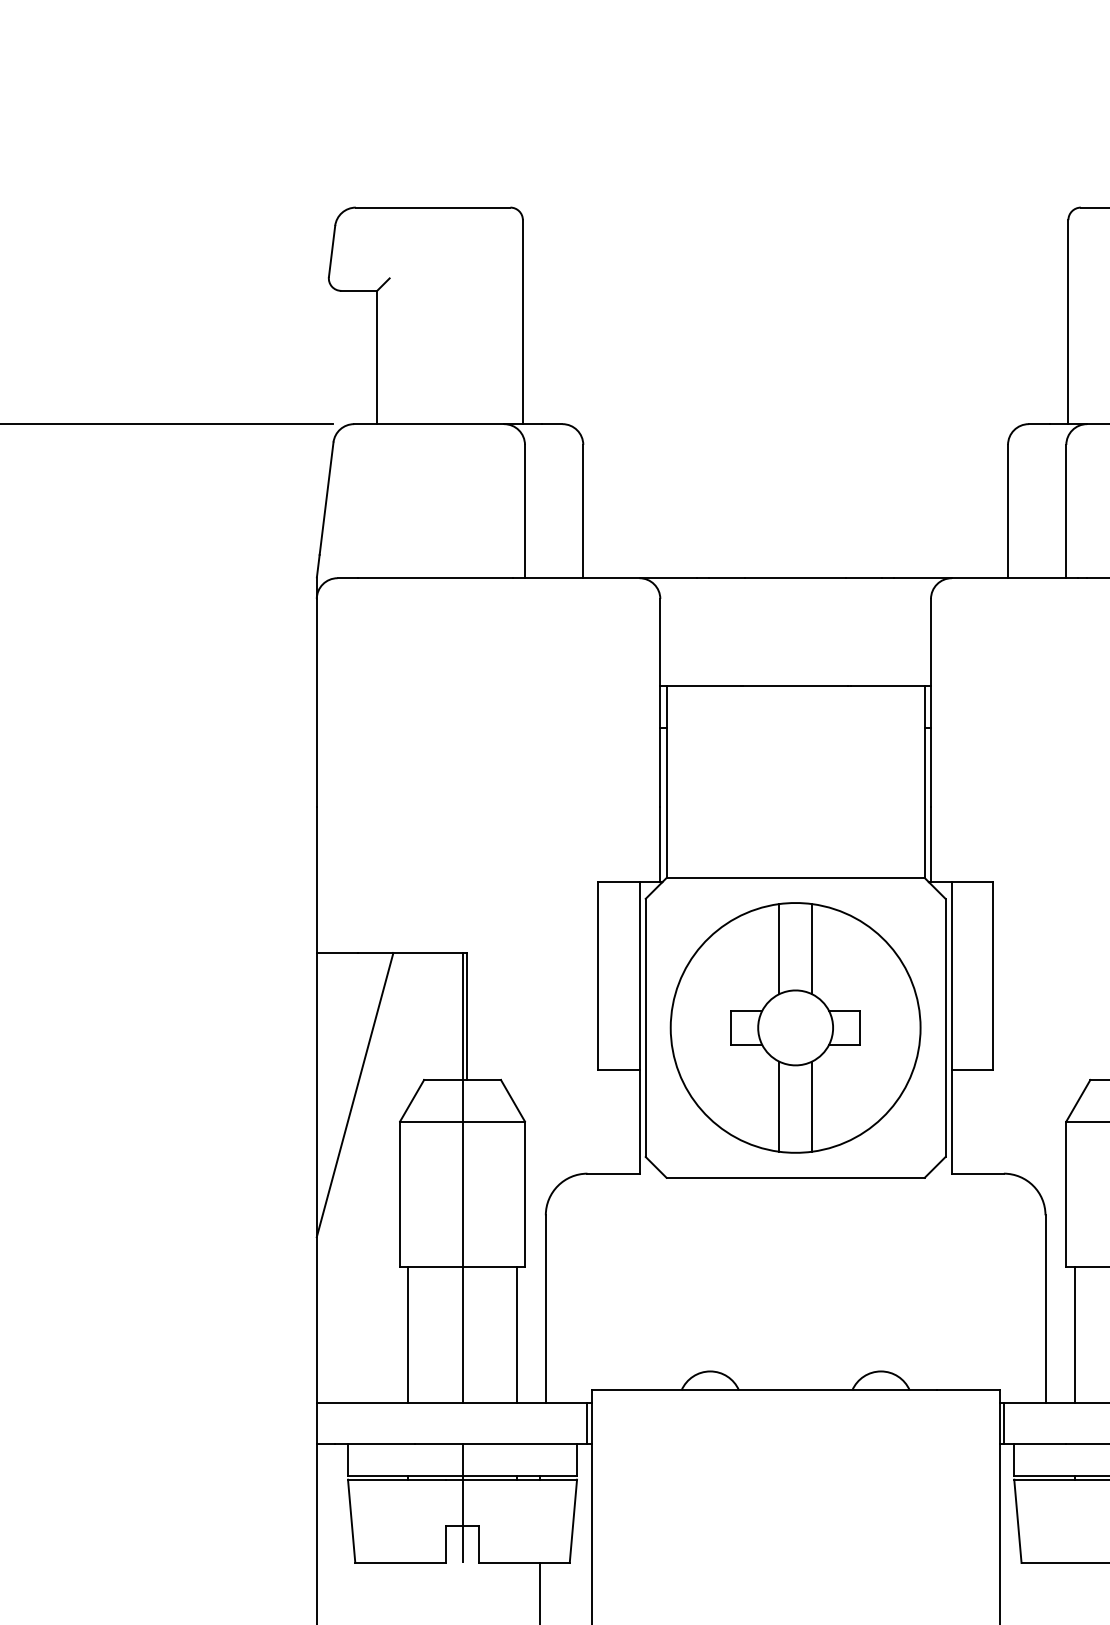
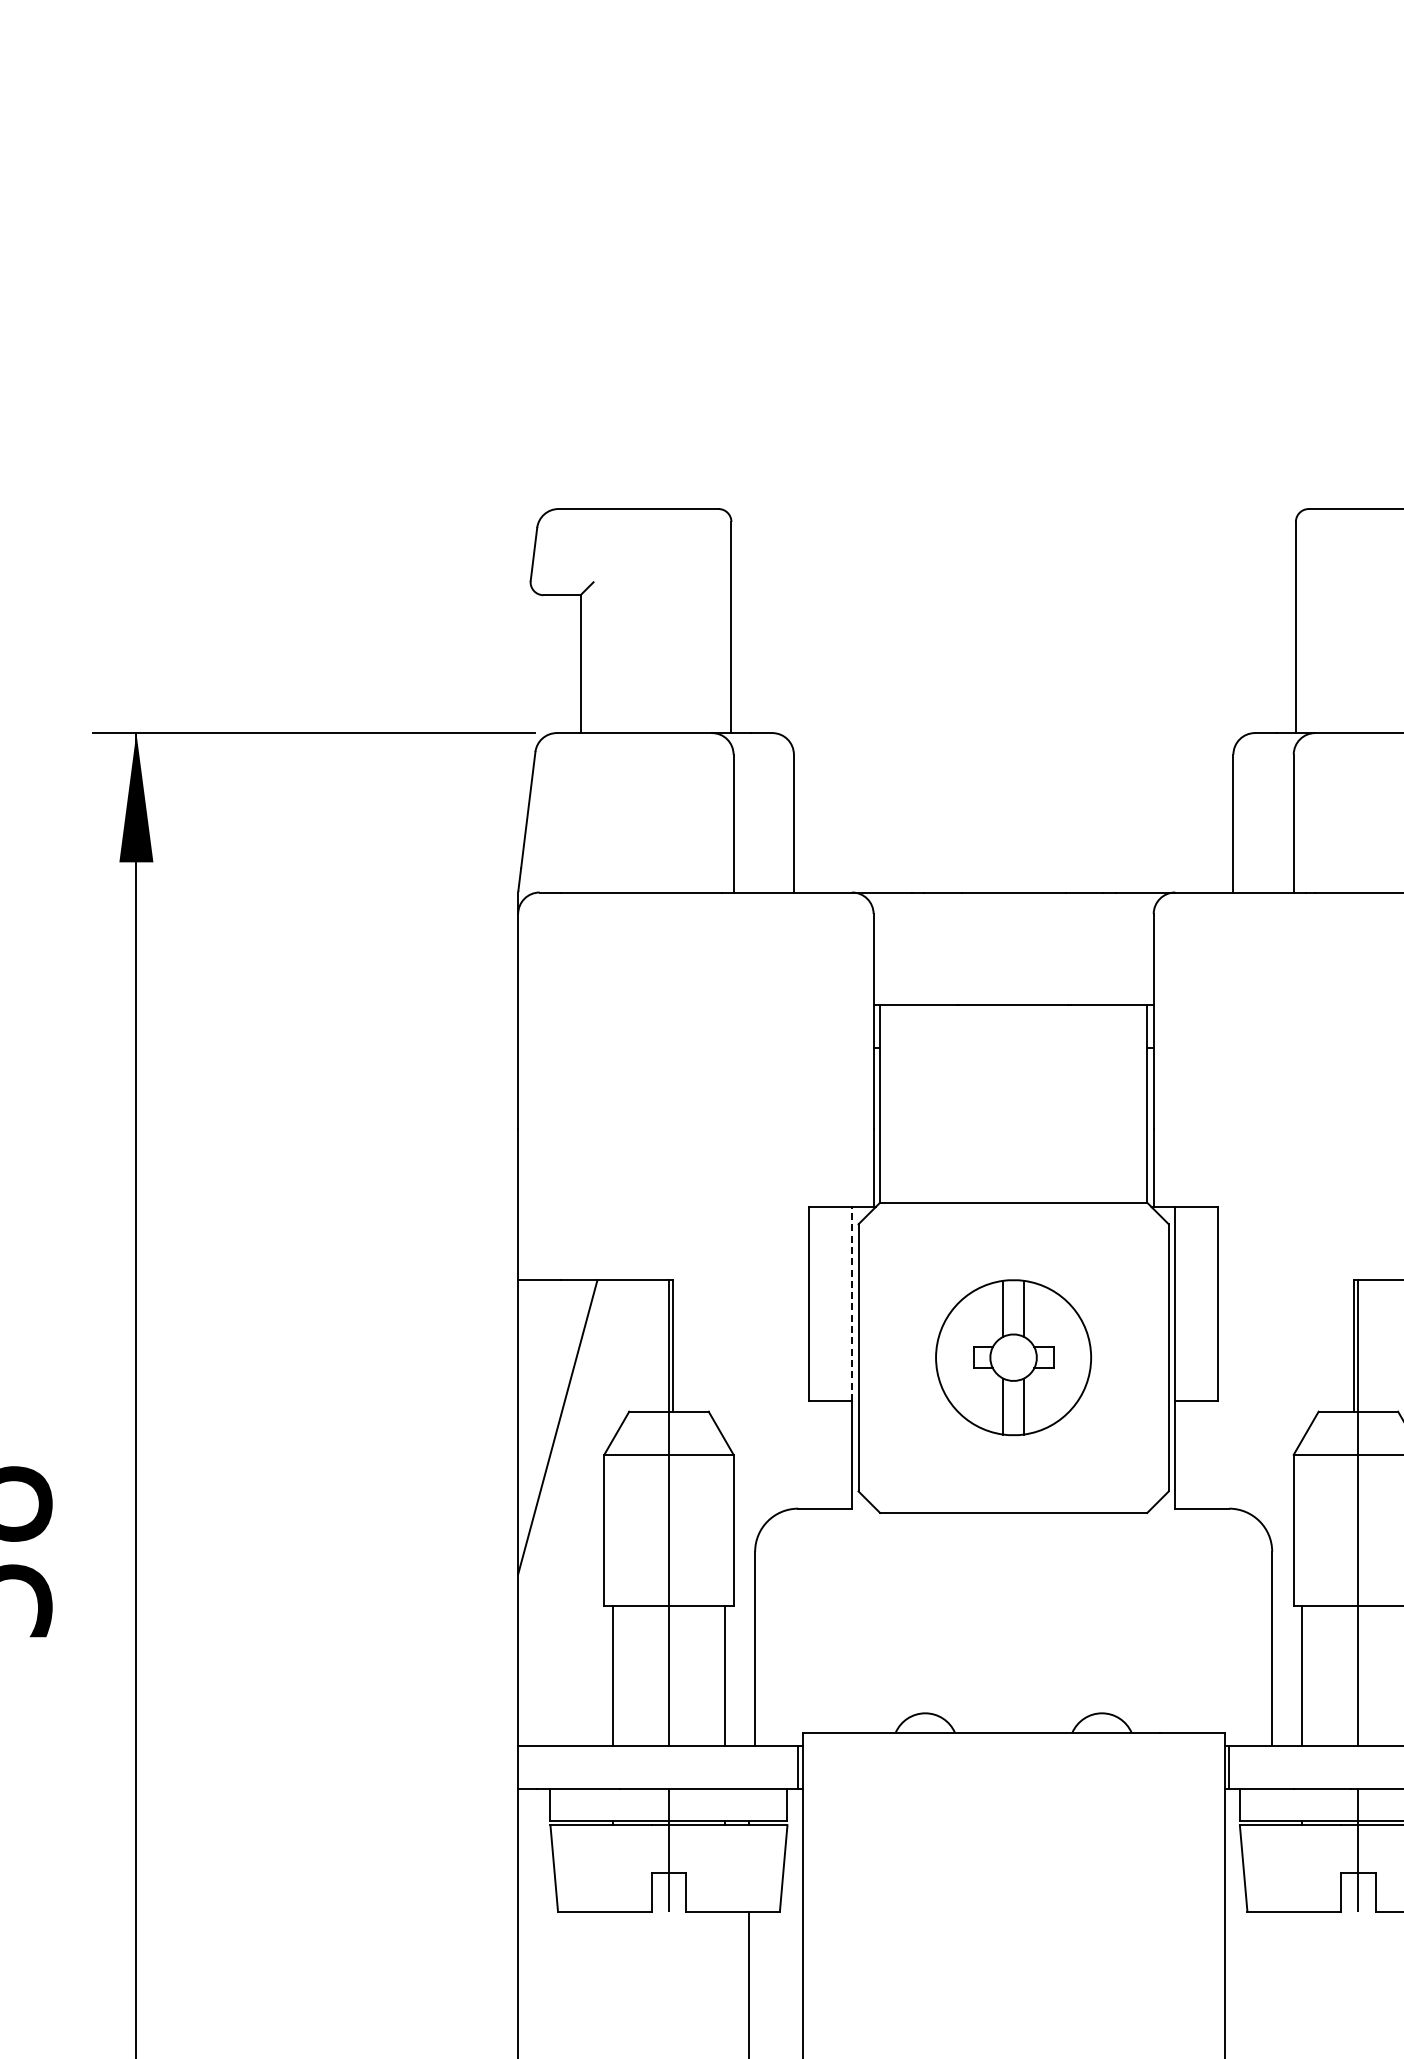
line: (639, 976) -> (852, 1304), solid -> dashed
part: (795, 1027) -> (1013, 1357), size x0.6

